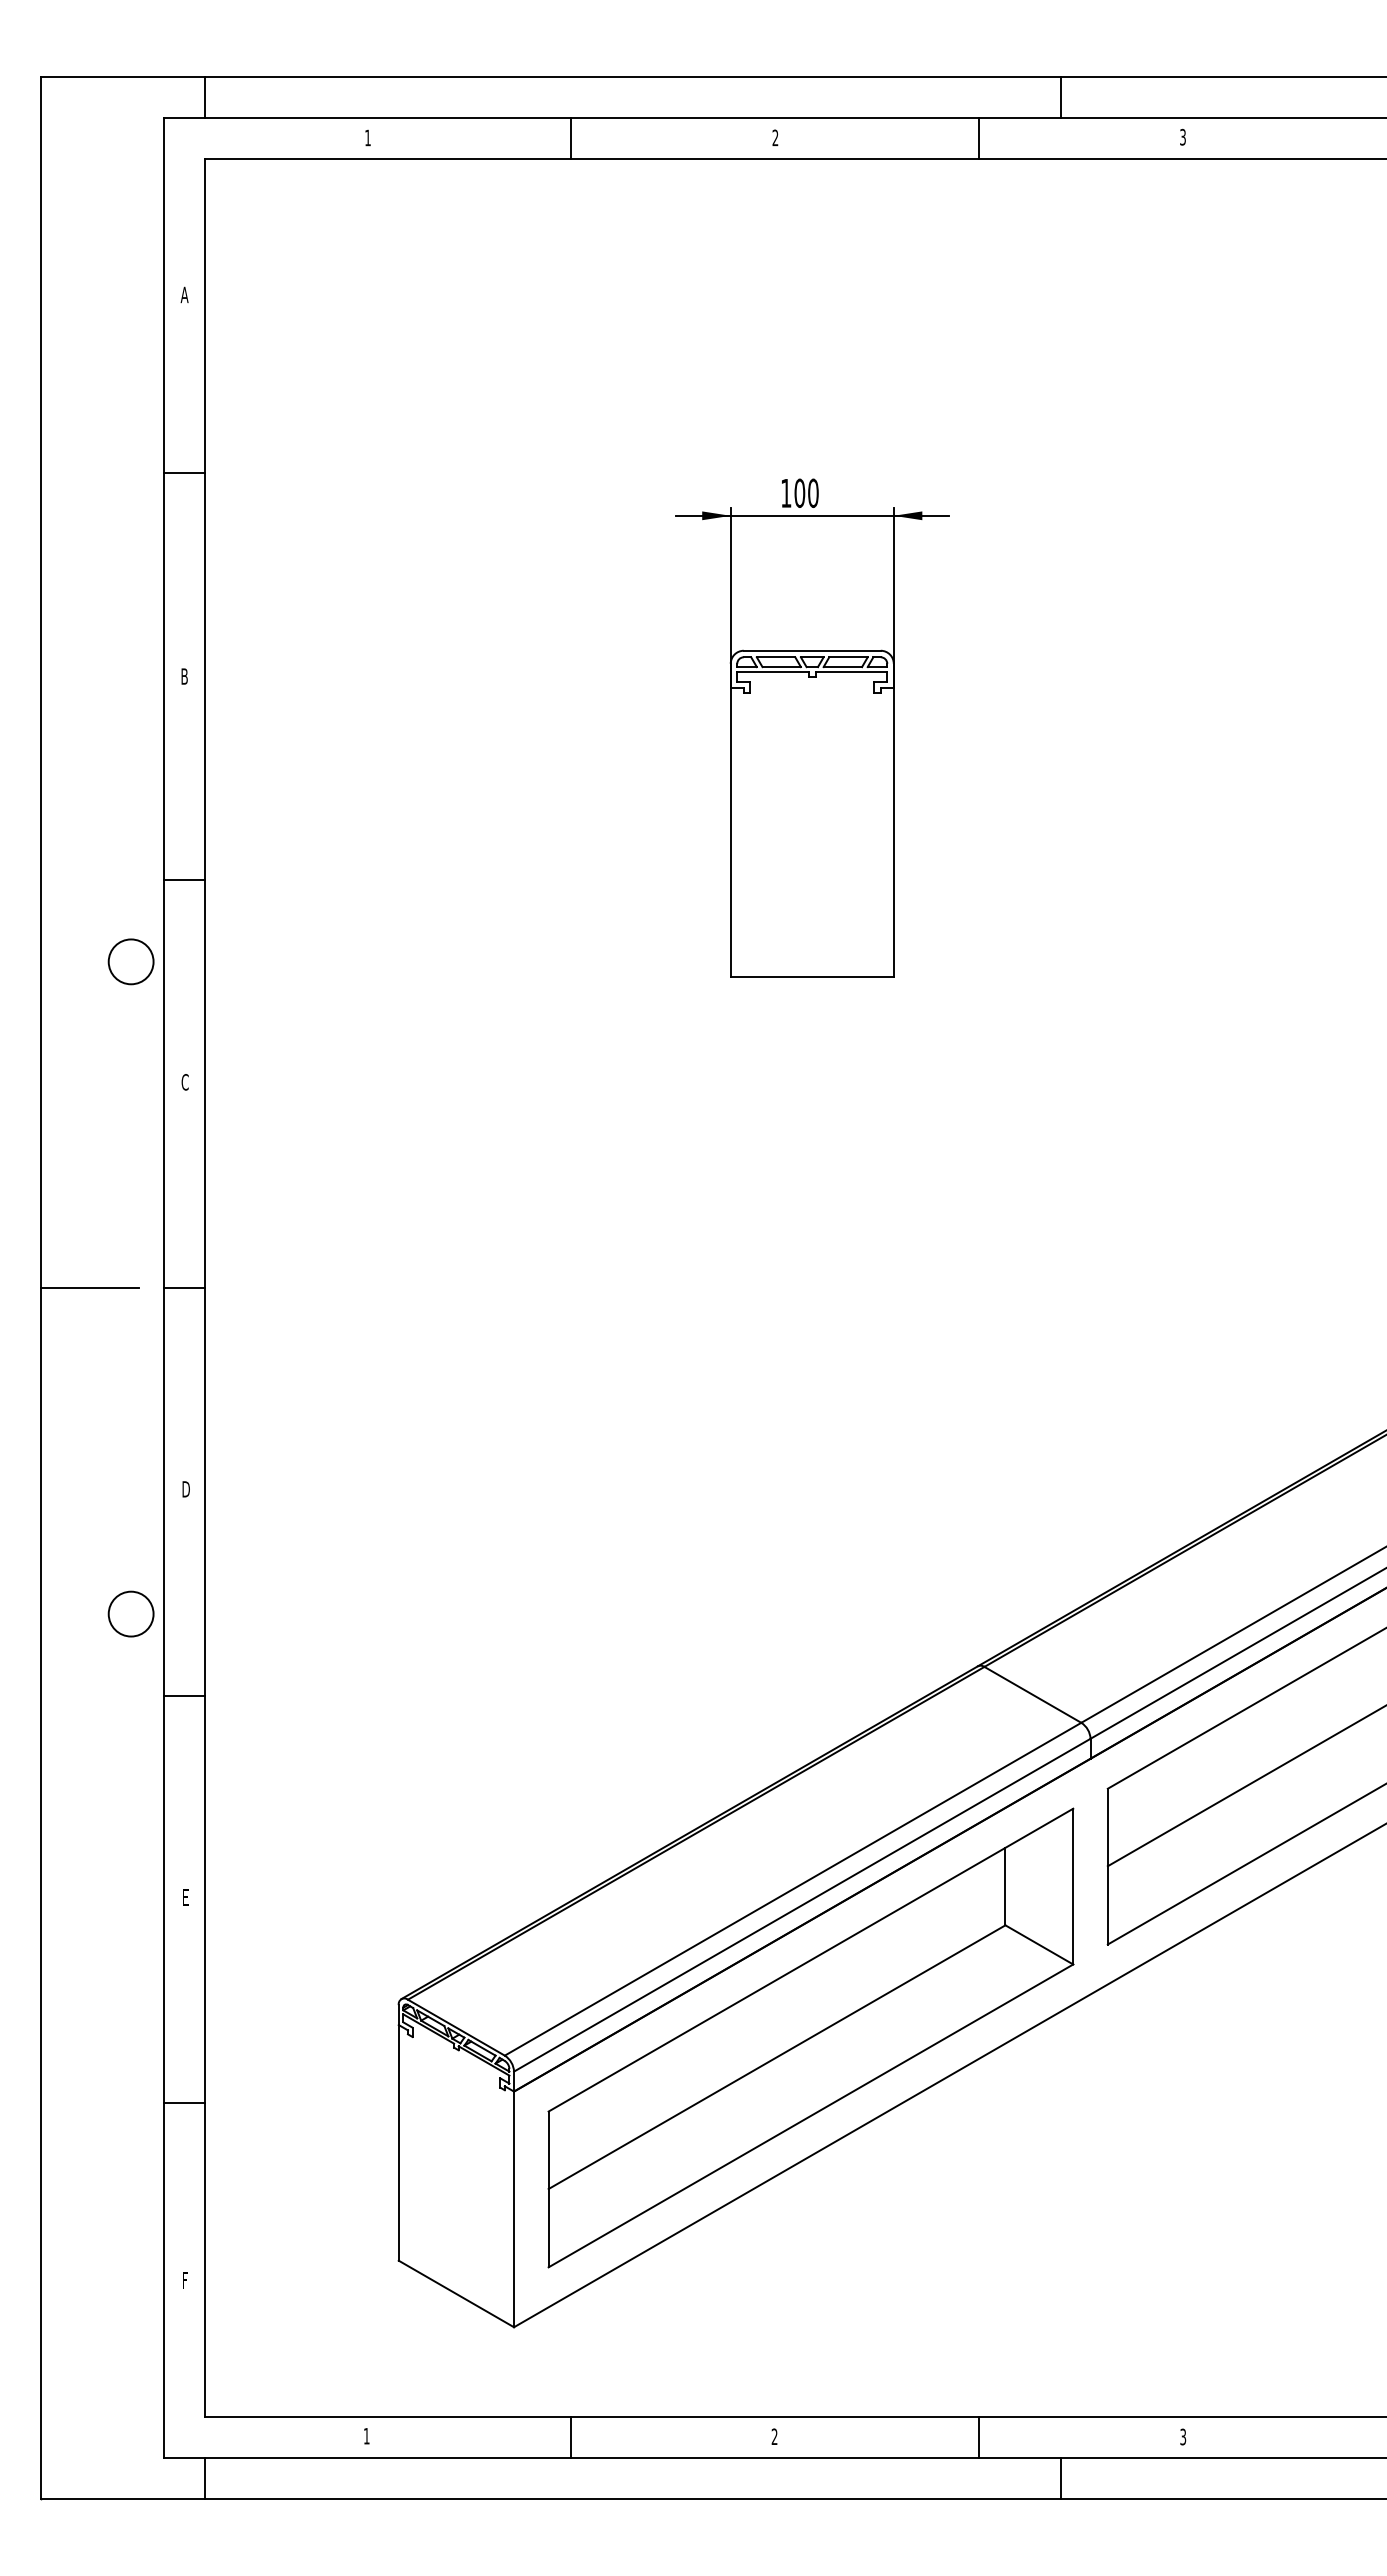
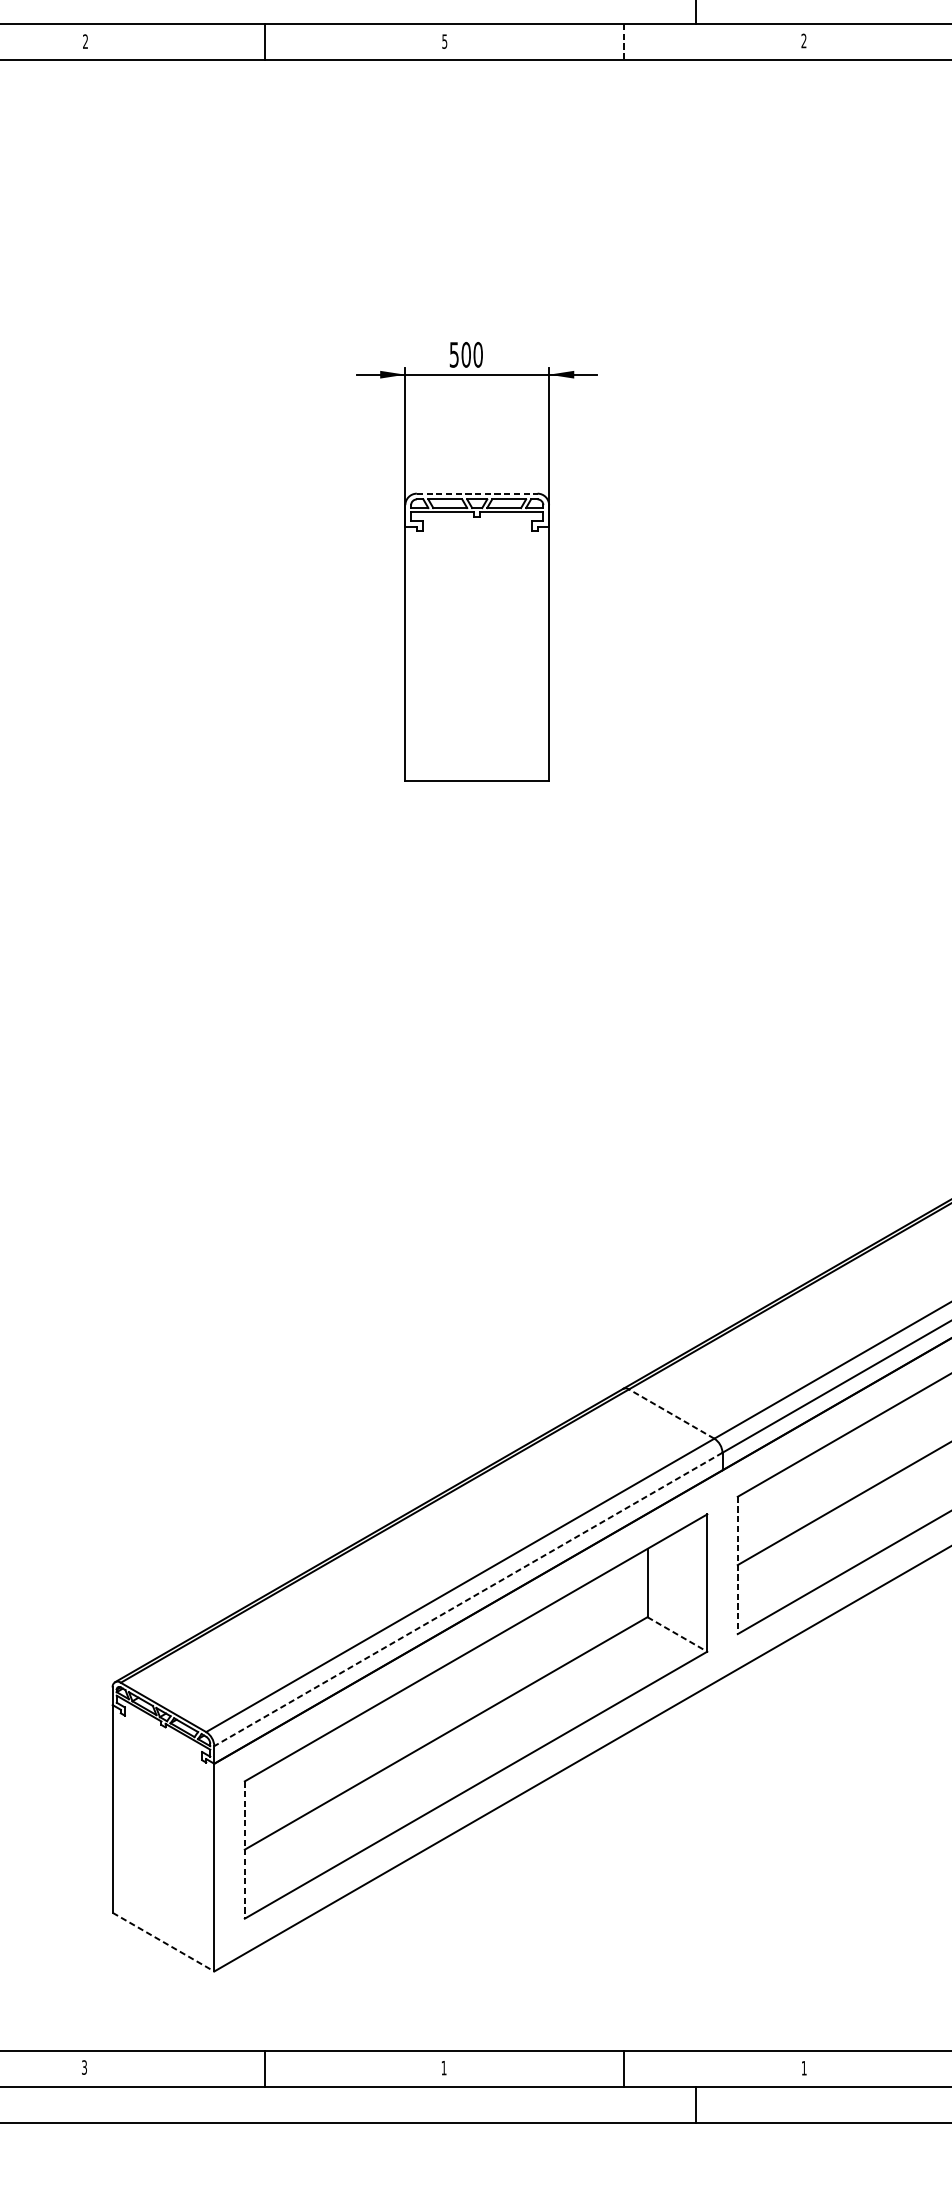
text: (367, 137) -> (85, 41), 1 -> 2
text: (775, 137) -> (444, 41), 2 -> 5
text: (1182, 137) -> (803, 41), 3 -> 2
line: (979, 138) -> (624, 42), solid -> dashed
text: (786, 493) -> (454, 355), 100 -> 500
line: (812, 650) -> (477, 493), solid -> dashed
line: (1032, 1694) -> (671, 1413), solid -> dashed
line: (1107, 1866) -> (737, 1565), solid -> dashed
line: (802, 1905) -> (468, 1599), solid -> dashed
line: (1039, 1945) -> (677, 1634), solid -> dashed
line: (548, 2189) -> (244, 1850), solid -> dashed
line: (456, 2293) -> (163, 1941), solid -> dashed
text: (366, 2435) -> (84, 2066), 1 -> 3
text: (774, 2436) -> (443, 2067), 2 -> 1
text: (1183, 2436) -> (804, 2067), 3 -> 1

